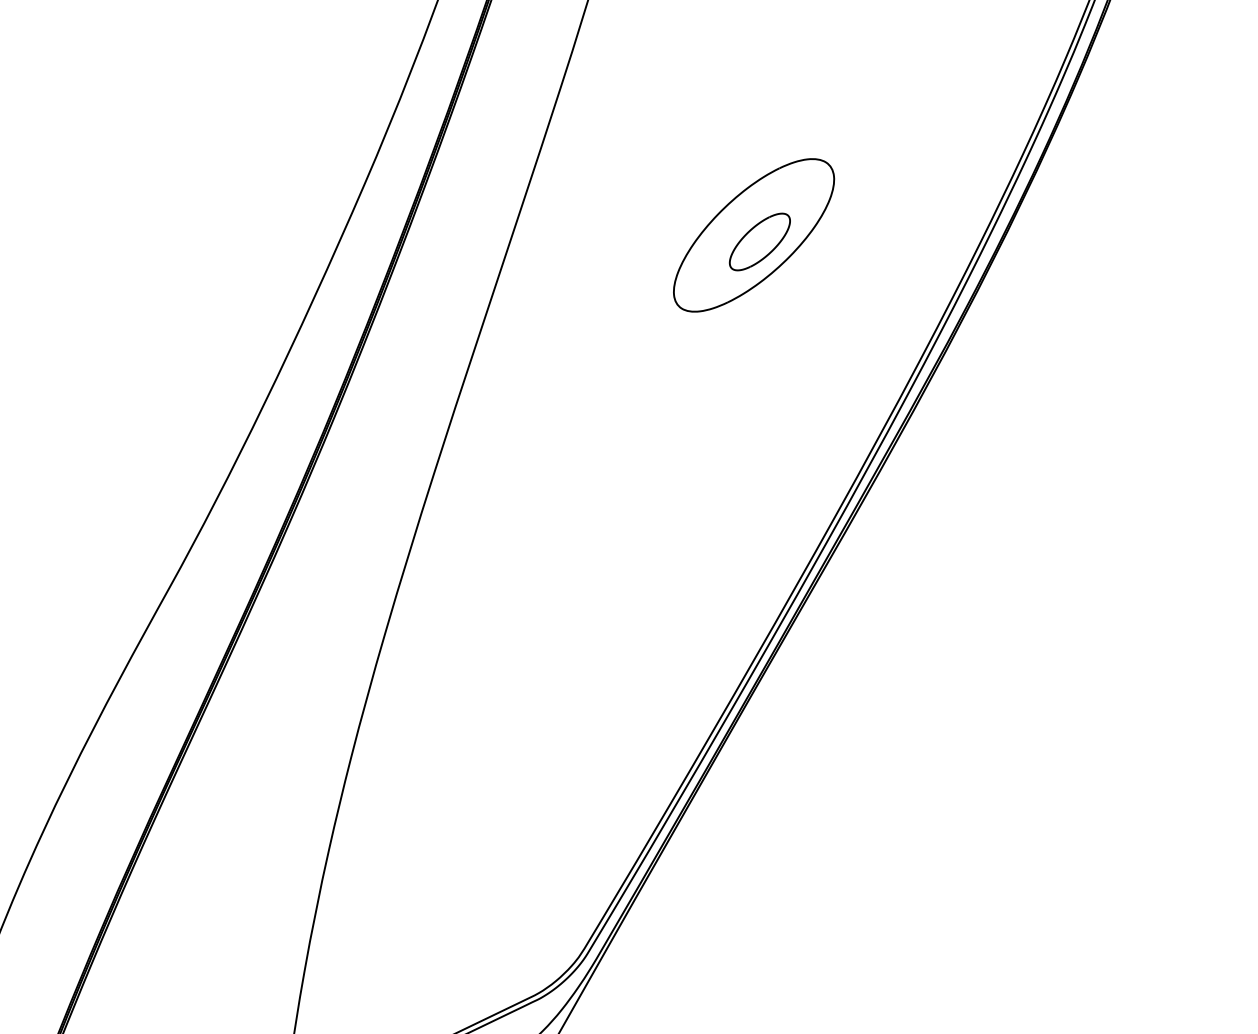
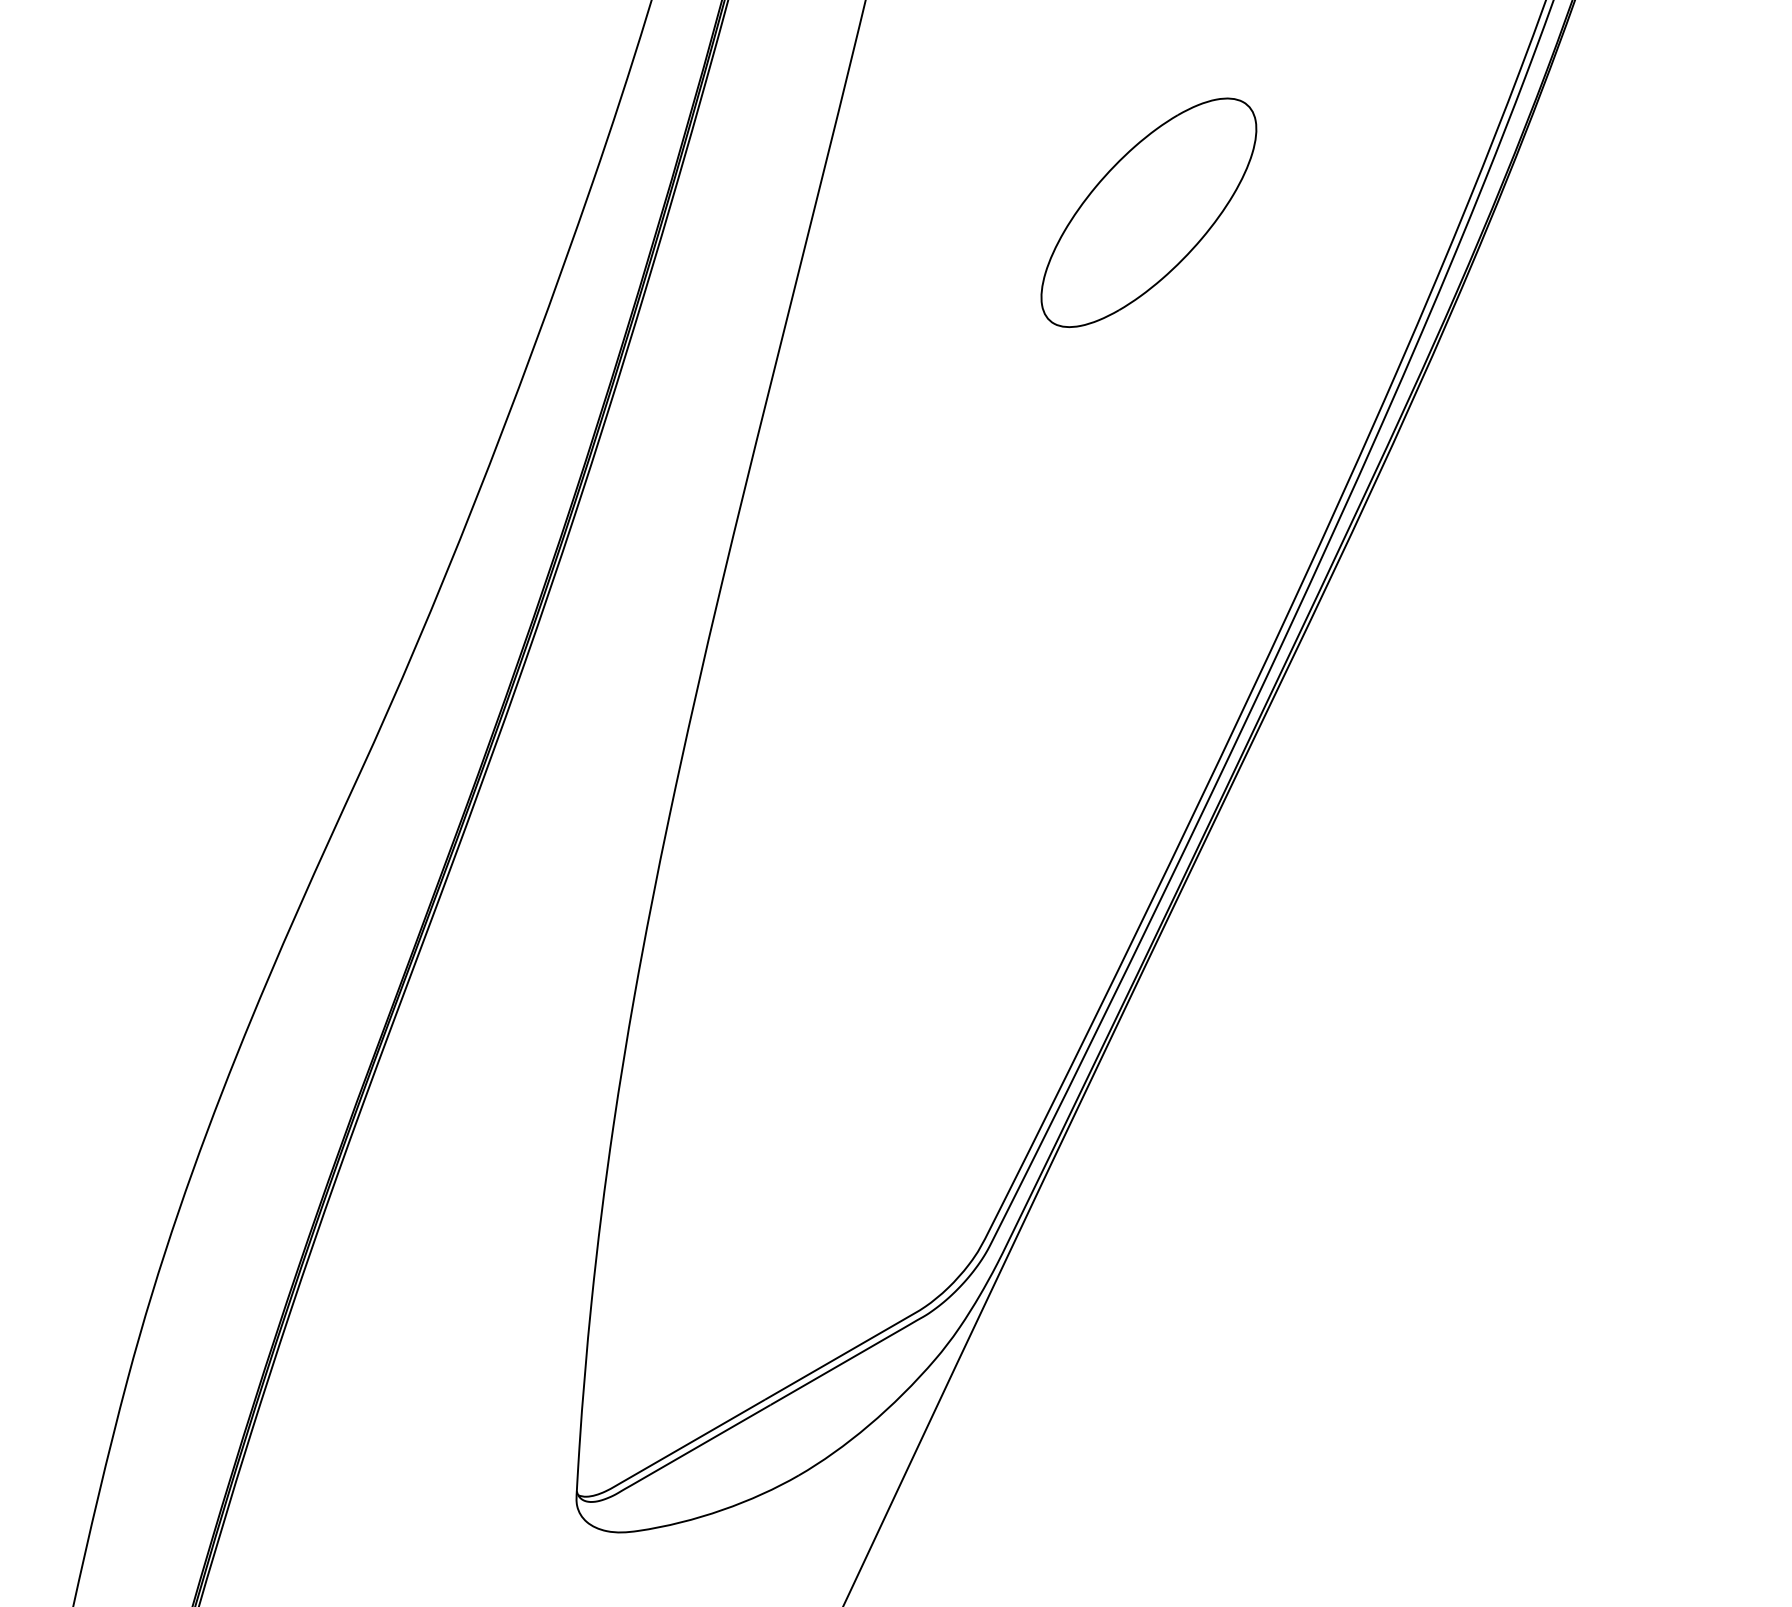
part: (759, 241) -> (1157, 221), removed

